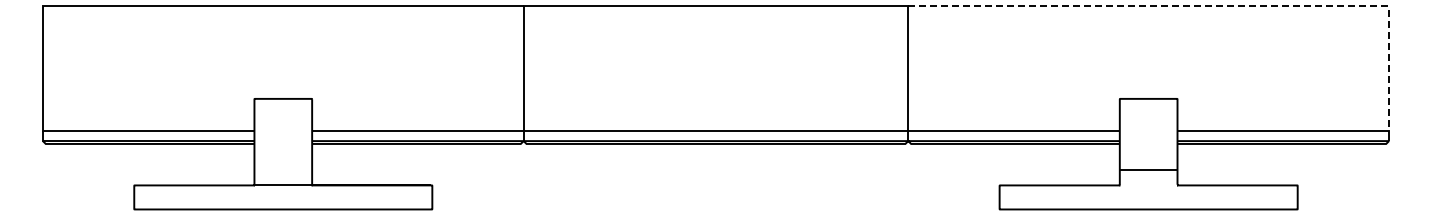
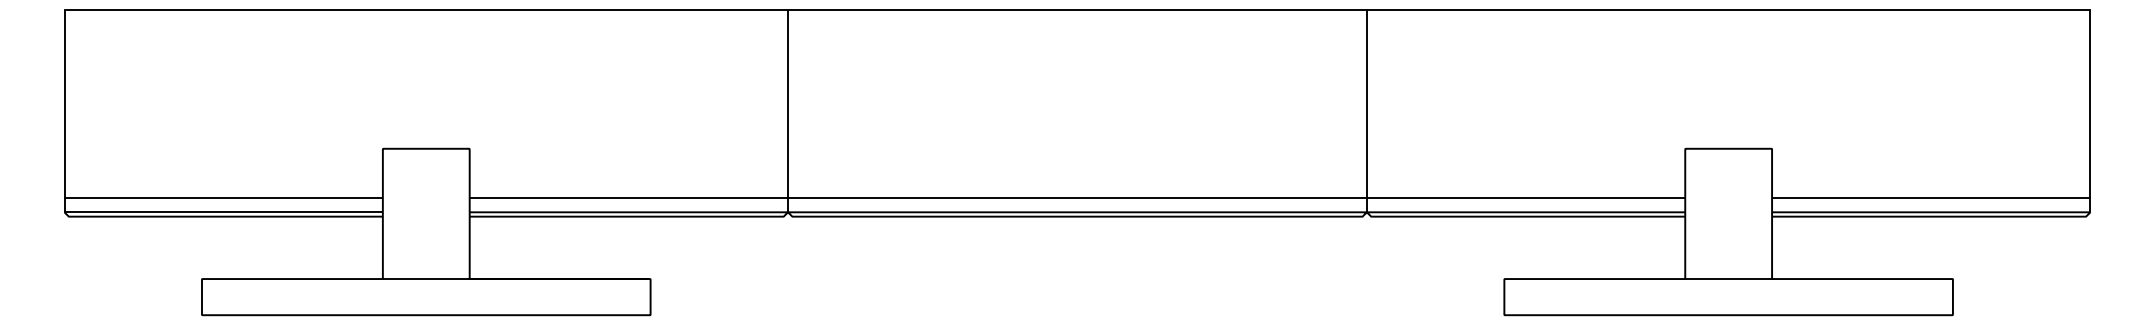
line: (1212, 6) -> (1824, 9), dashed -> solid
line: (1148, 170) -> (1728, 279), moved

